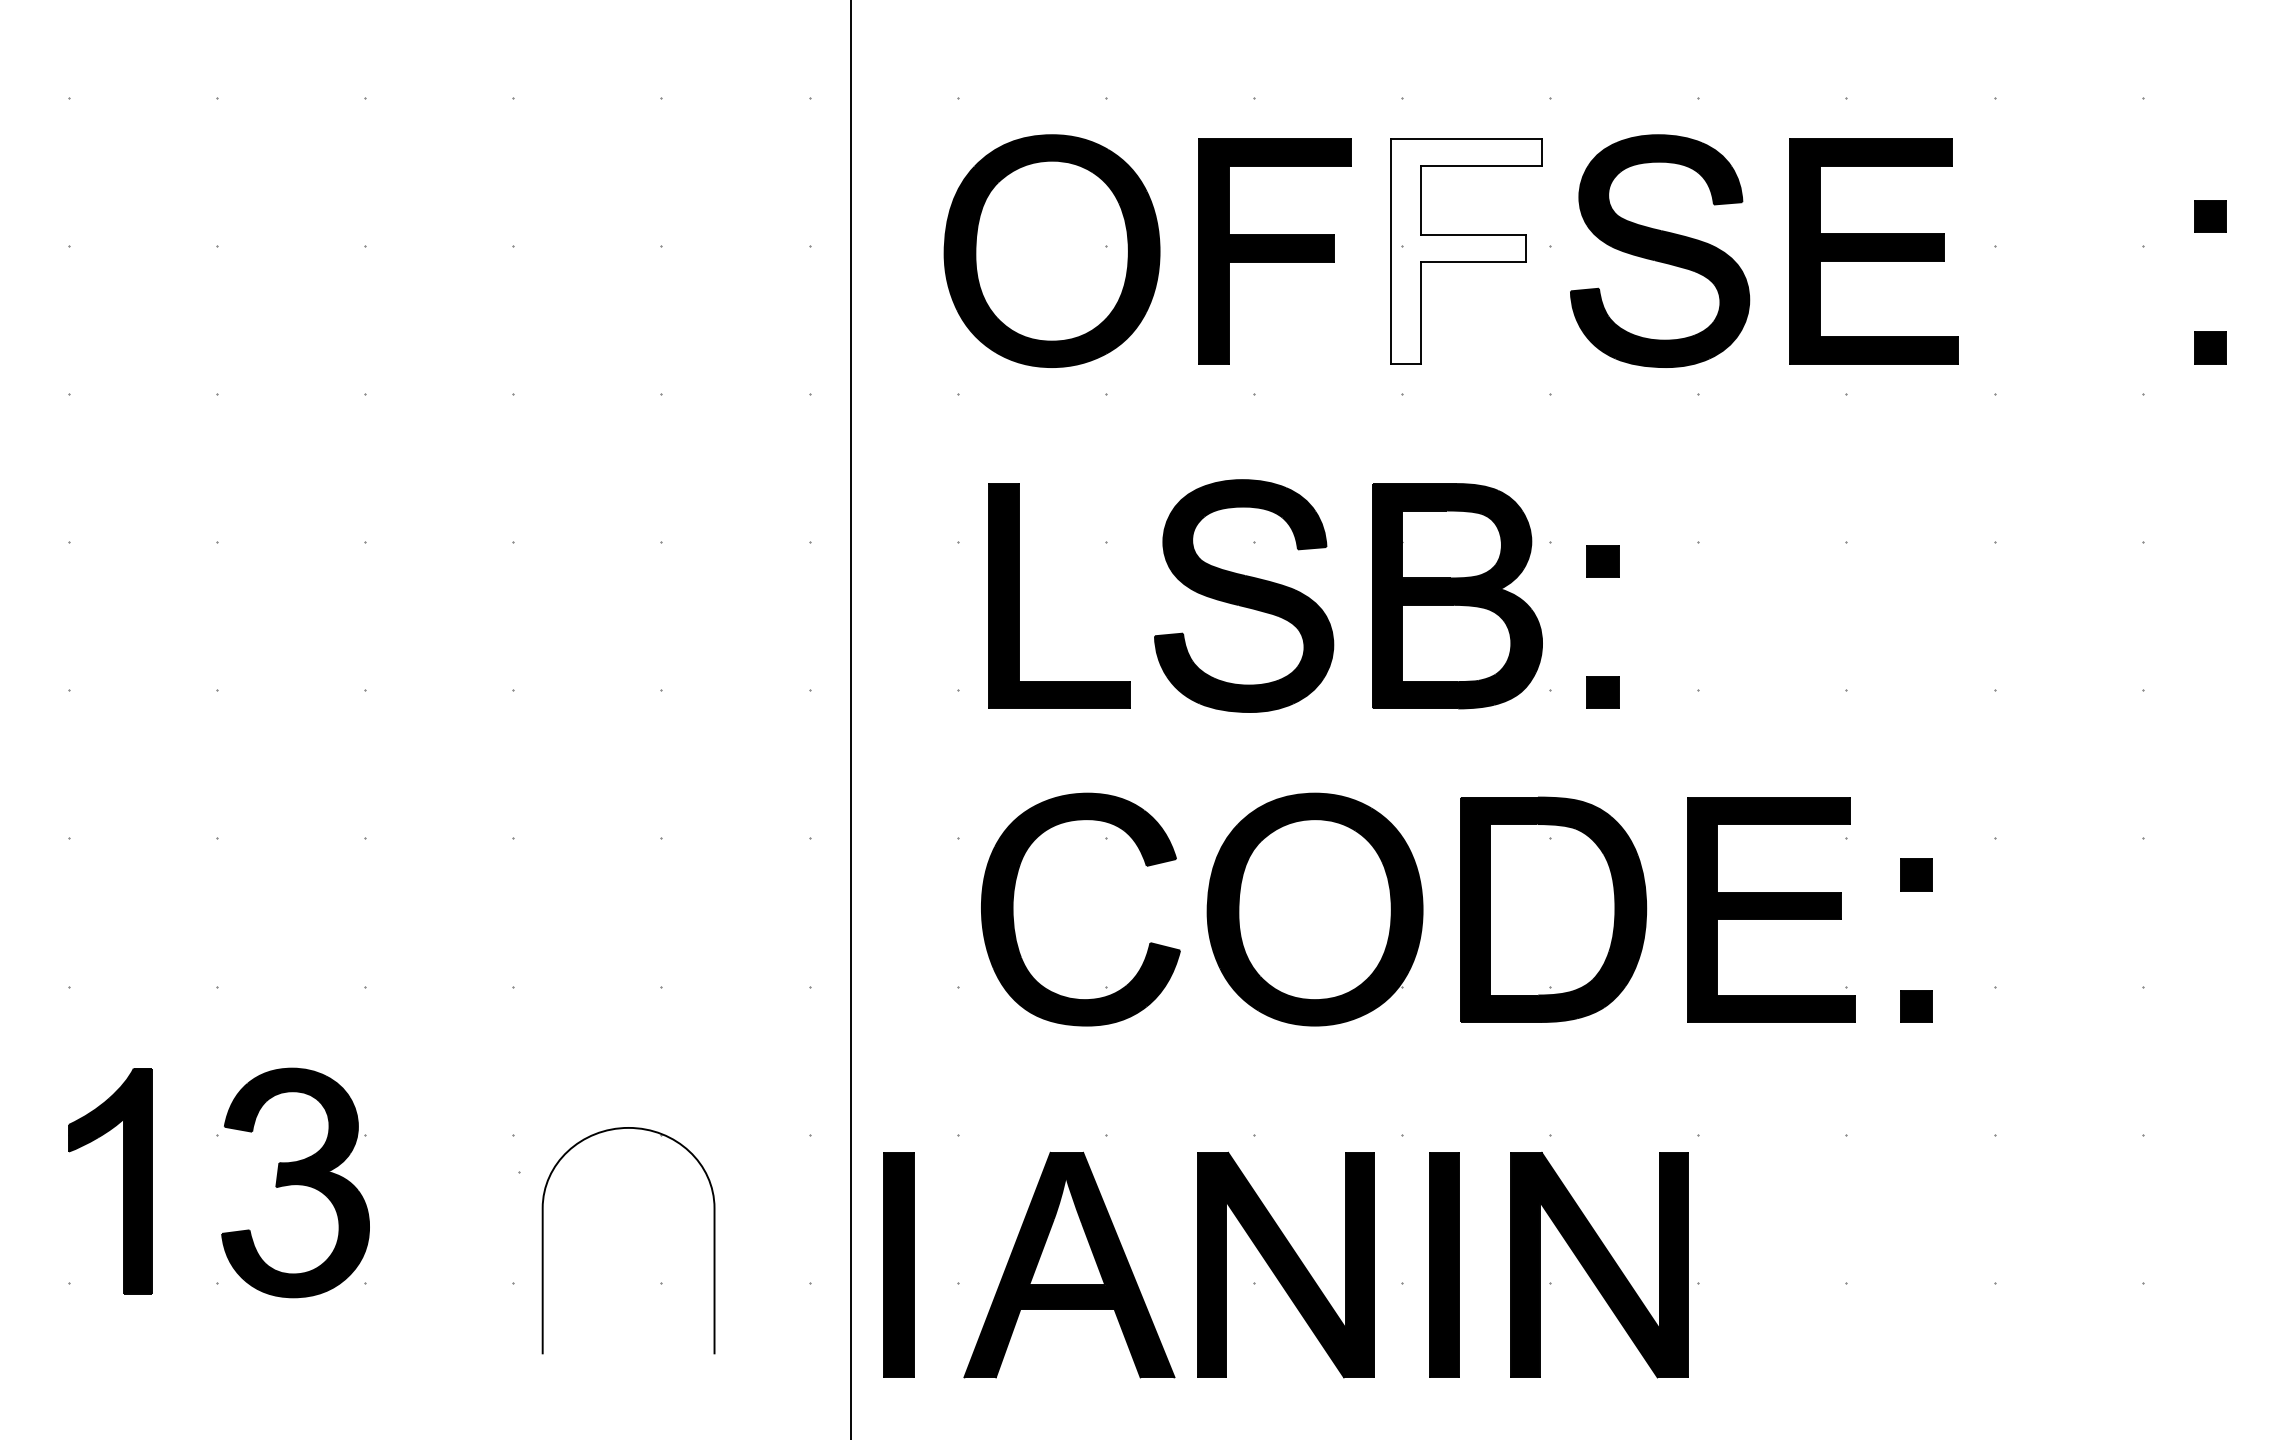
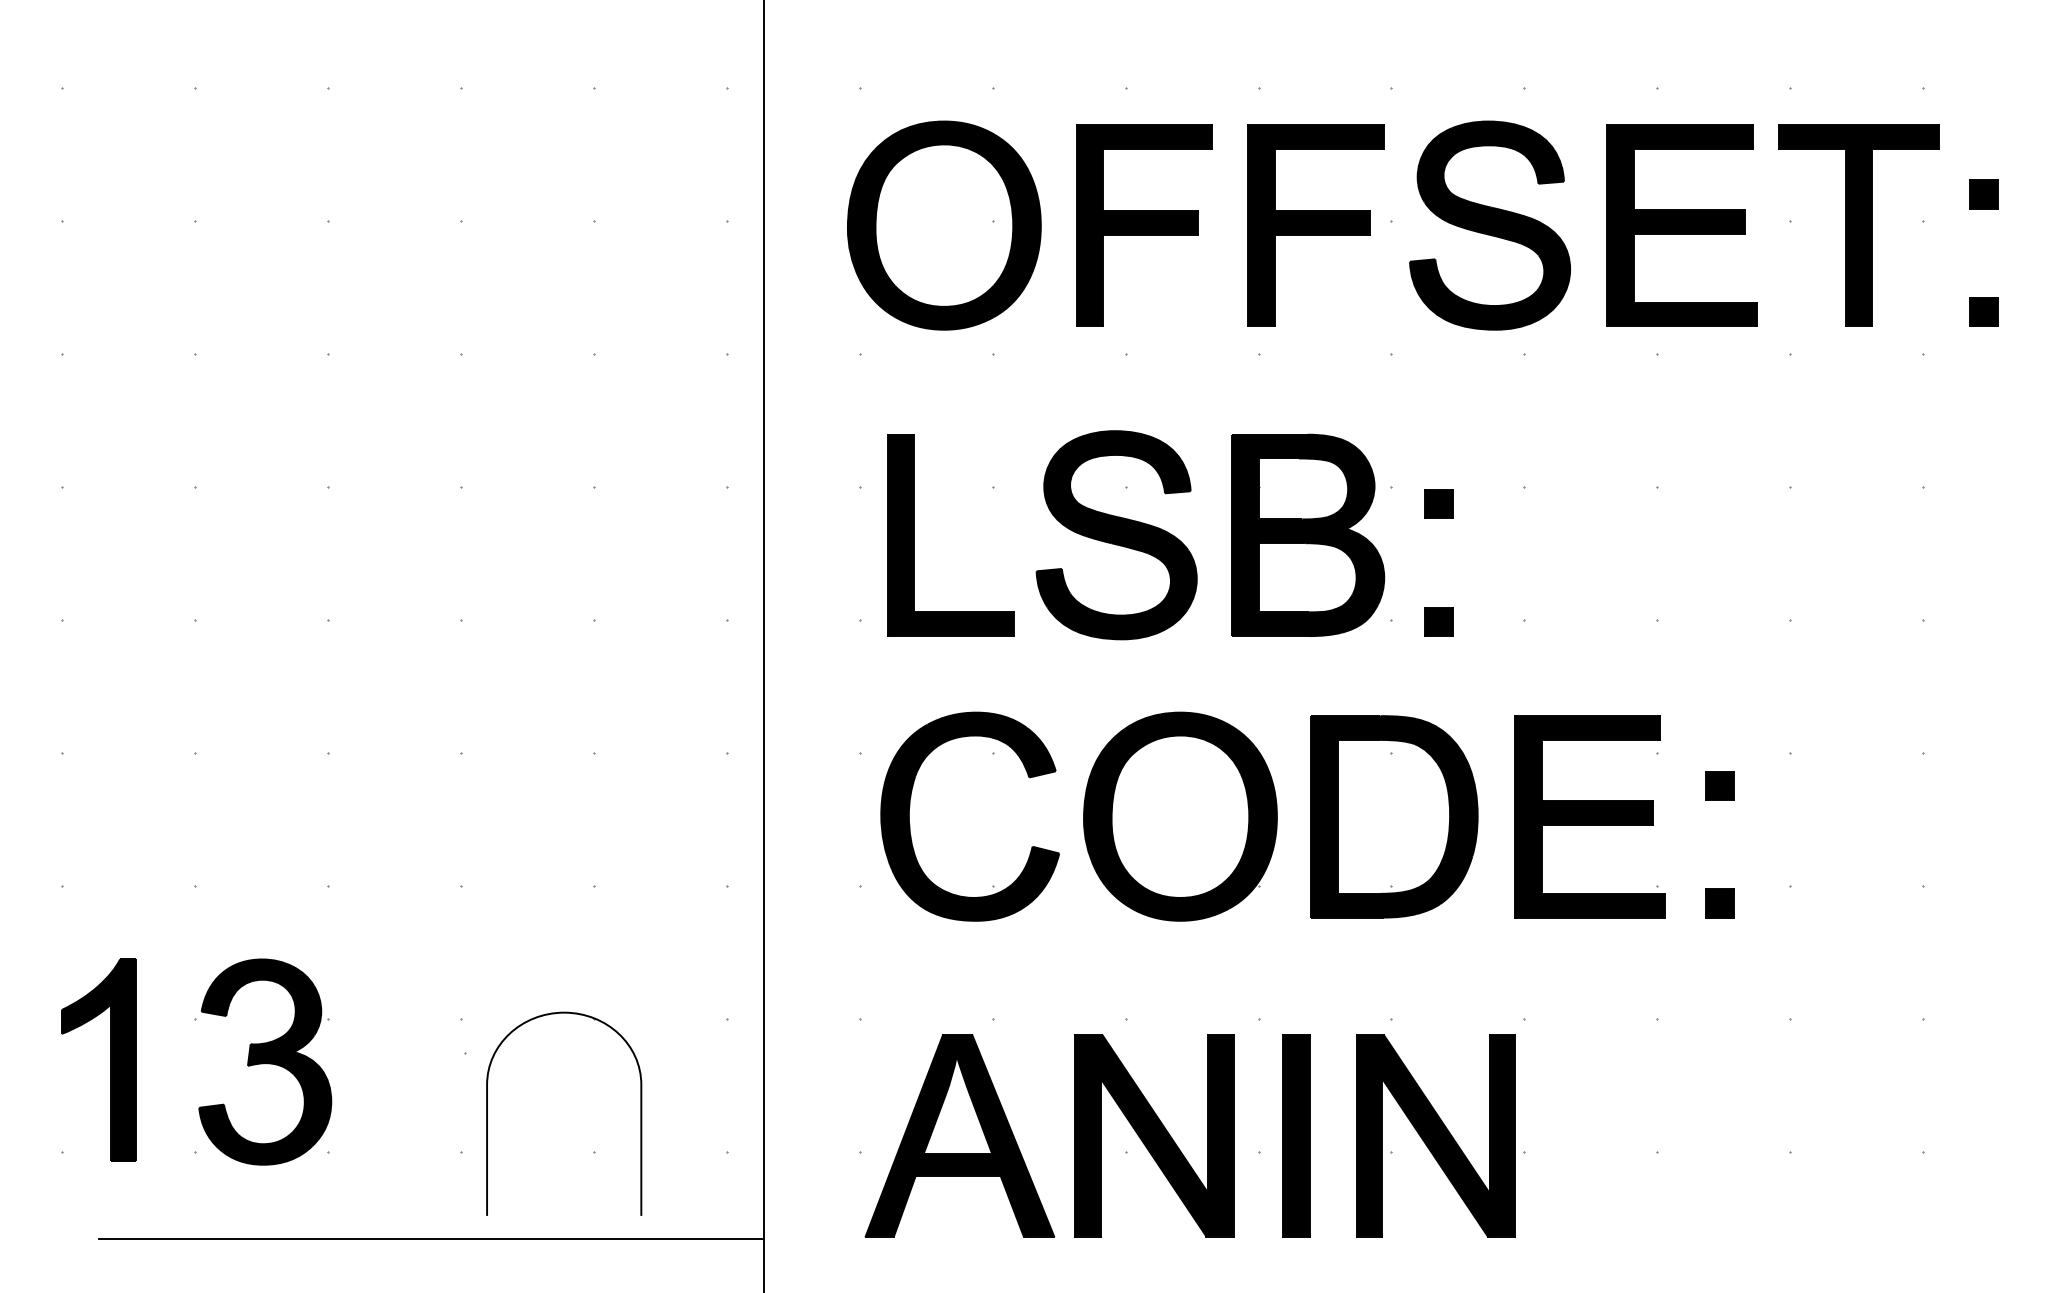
fill: (1466, 251) -> (1316, 225), added
part: (2070, 251) -> (1858, 225), added
part: (898, 1264) -> (806, 1135), removed
line: (480, 1380) -> (431, 1239), added

